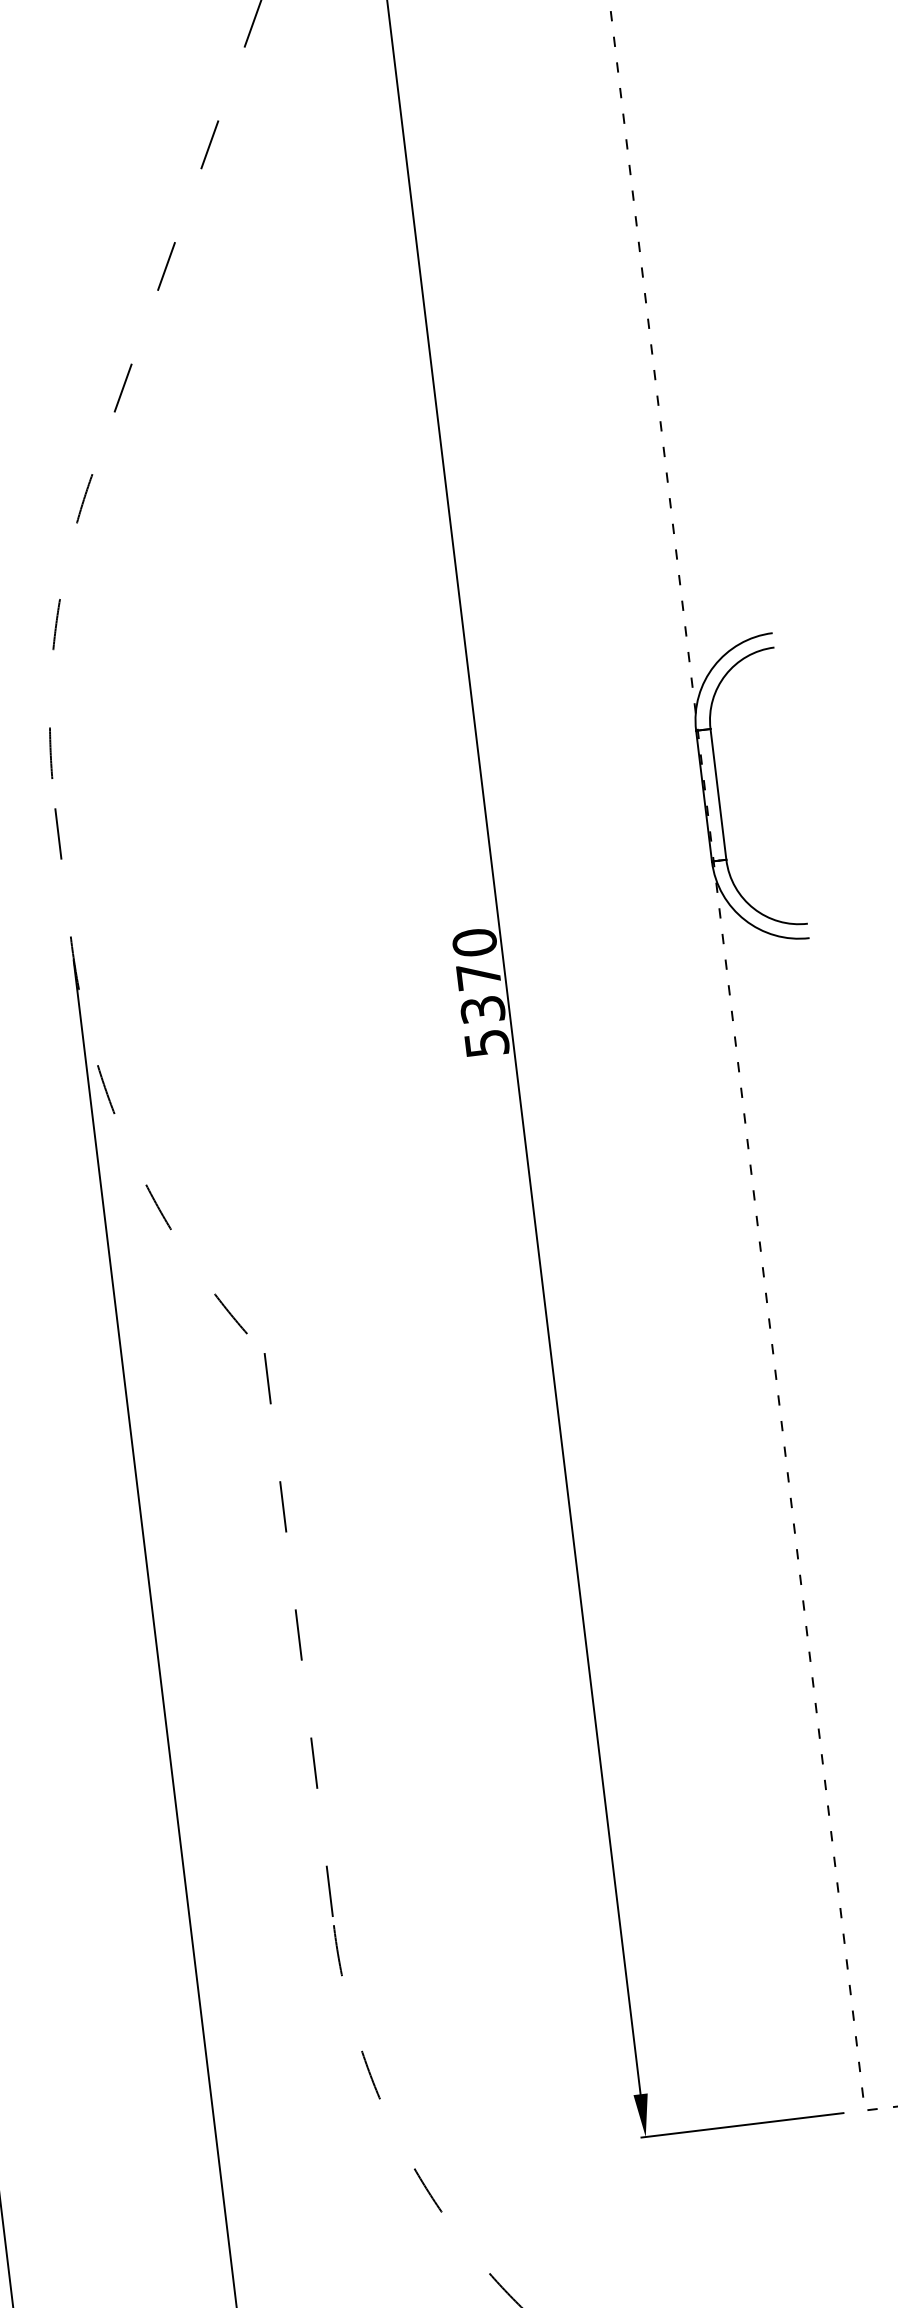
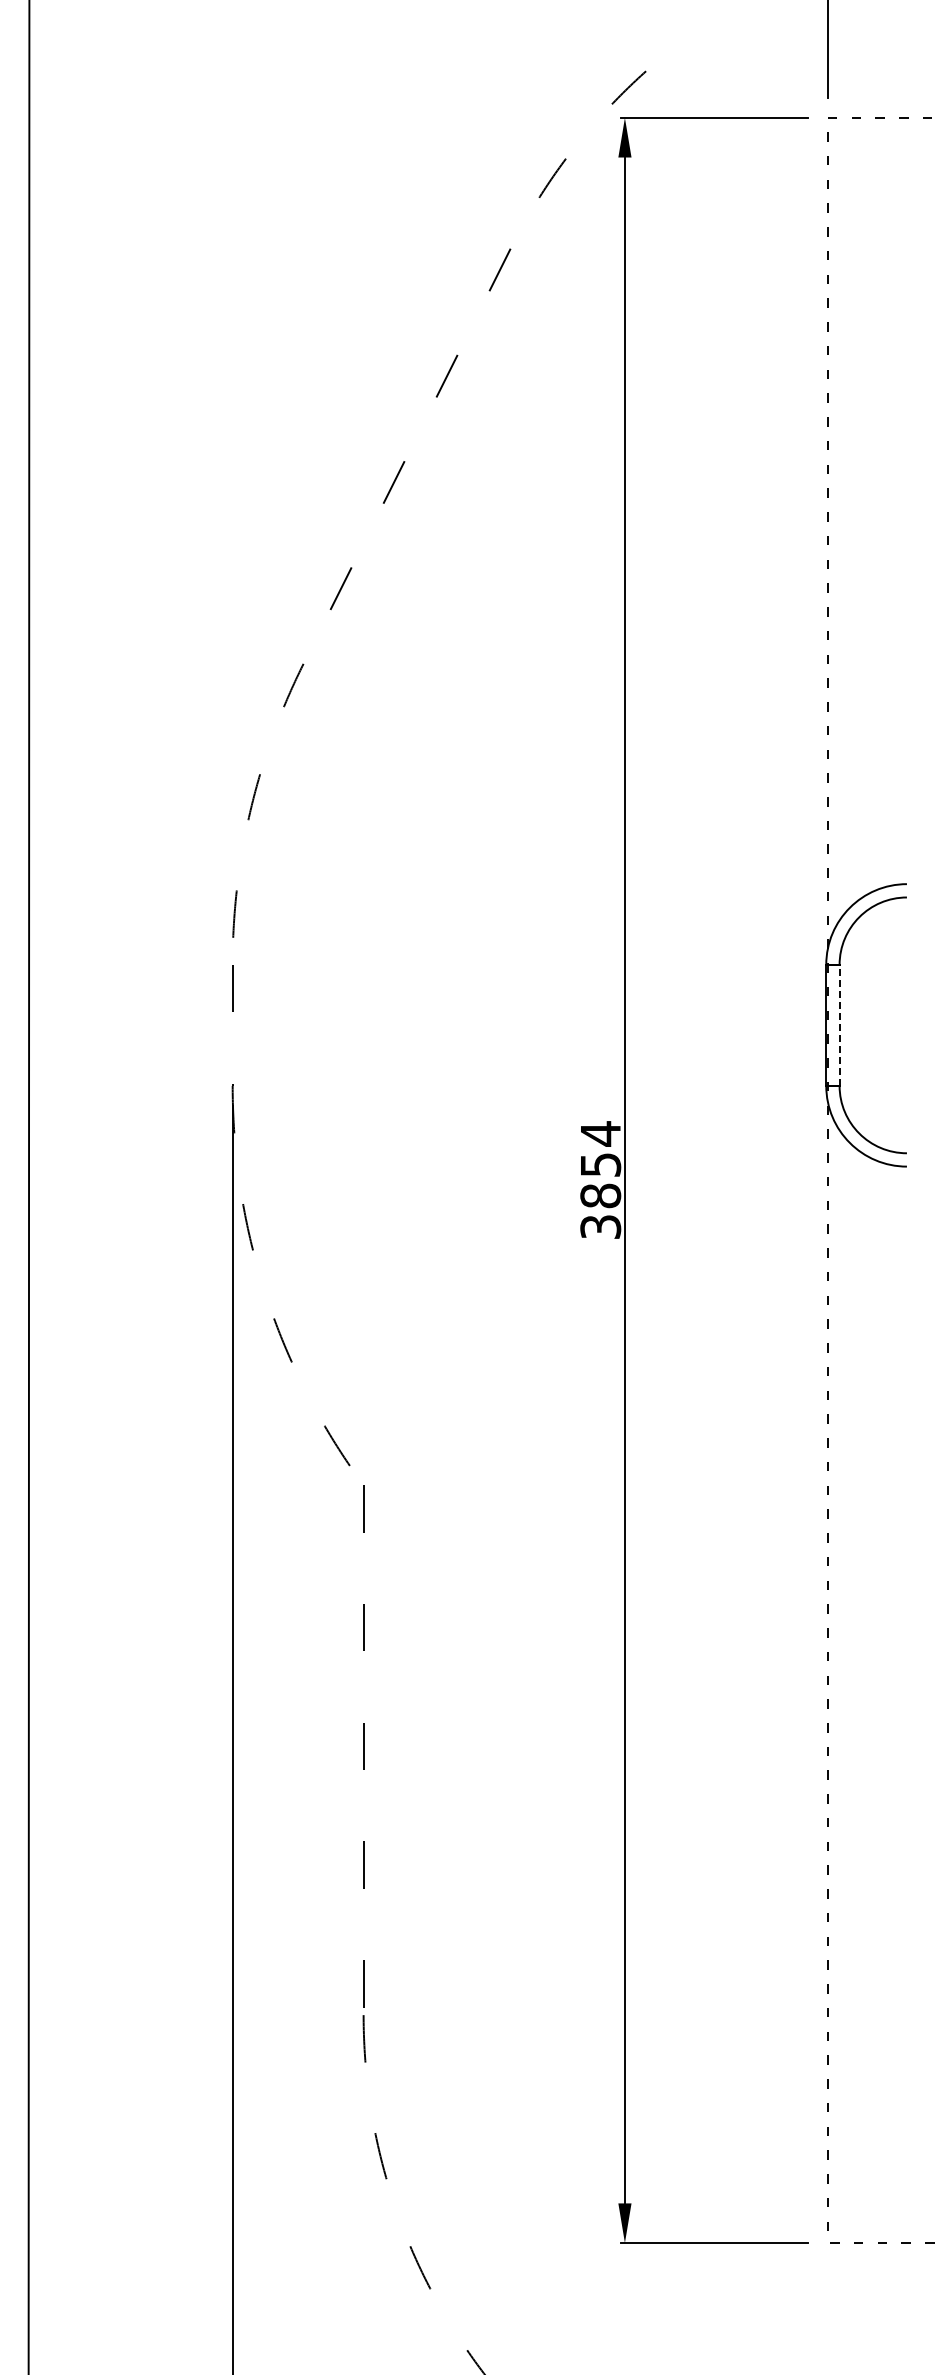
line: (718, 794) -> (839, 1025), solid -> dashed
text: (480, 992) -> (600, 1179), 5370 -> 3854

